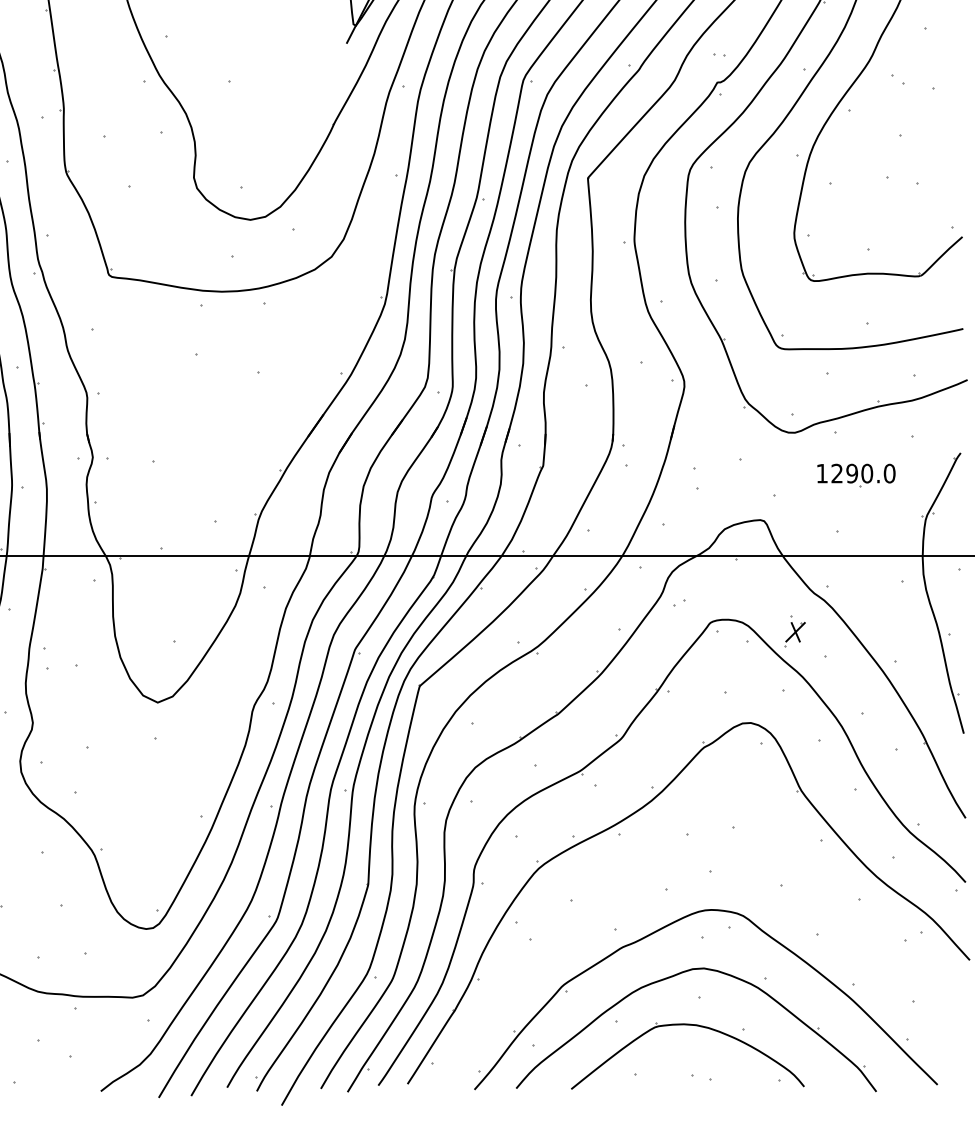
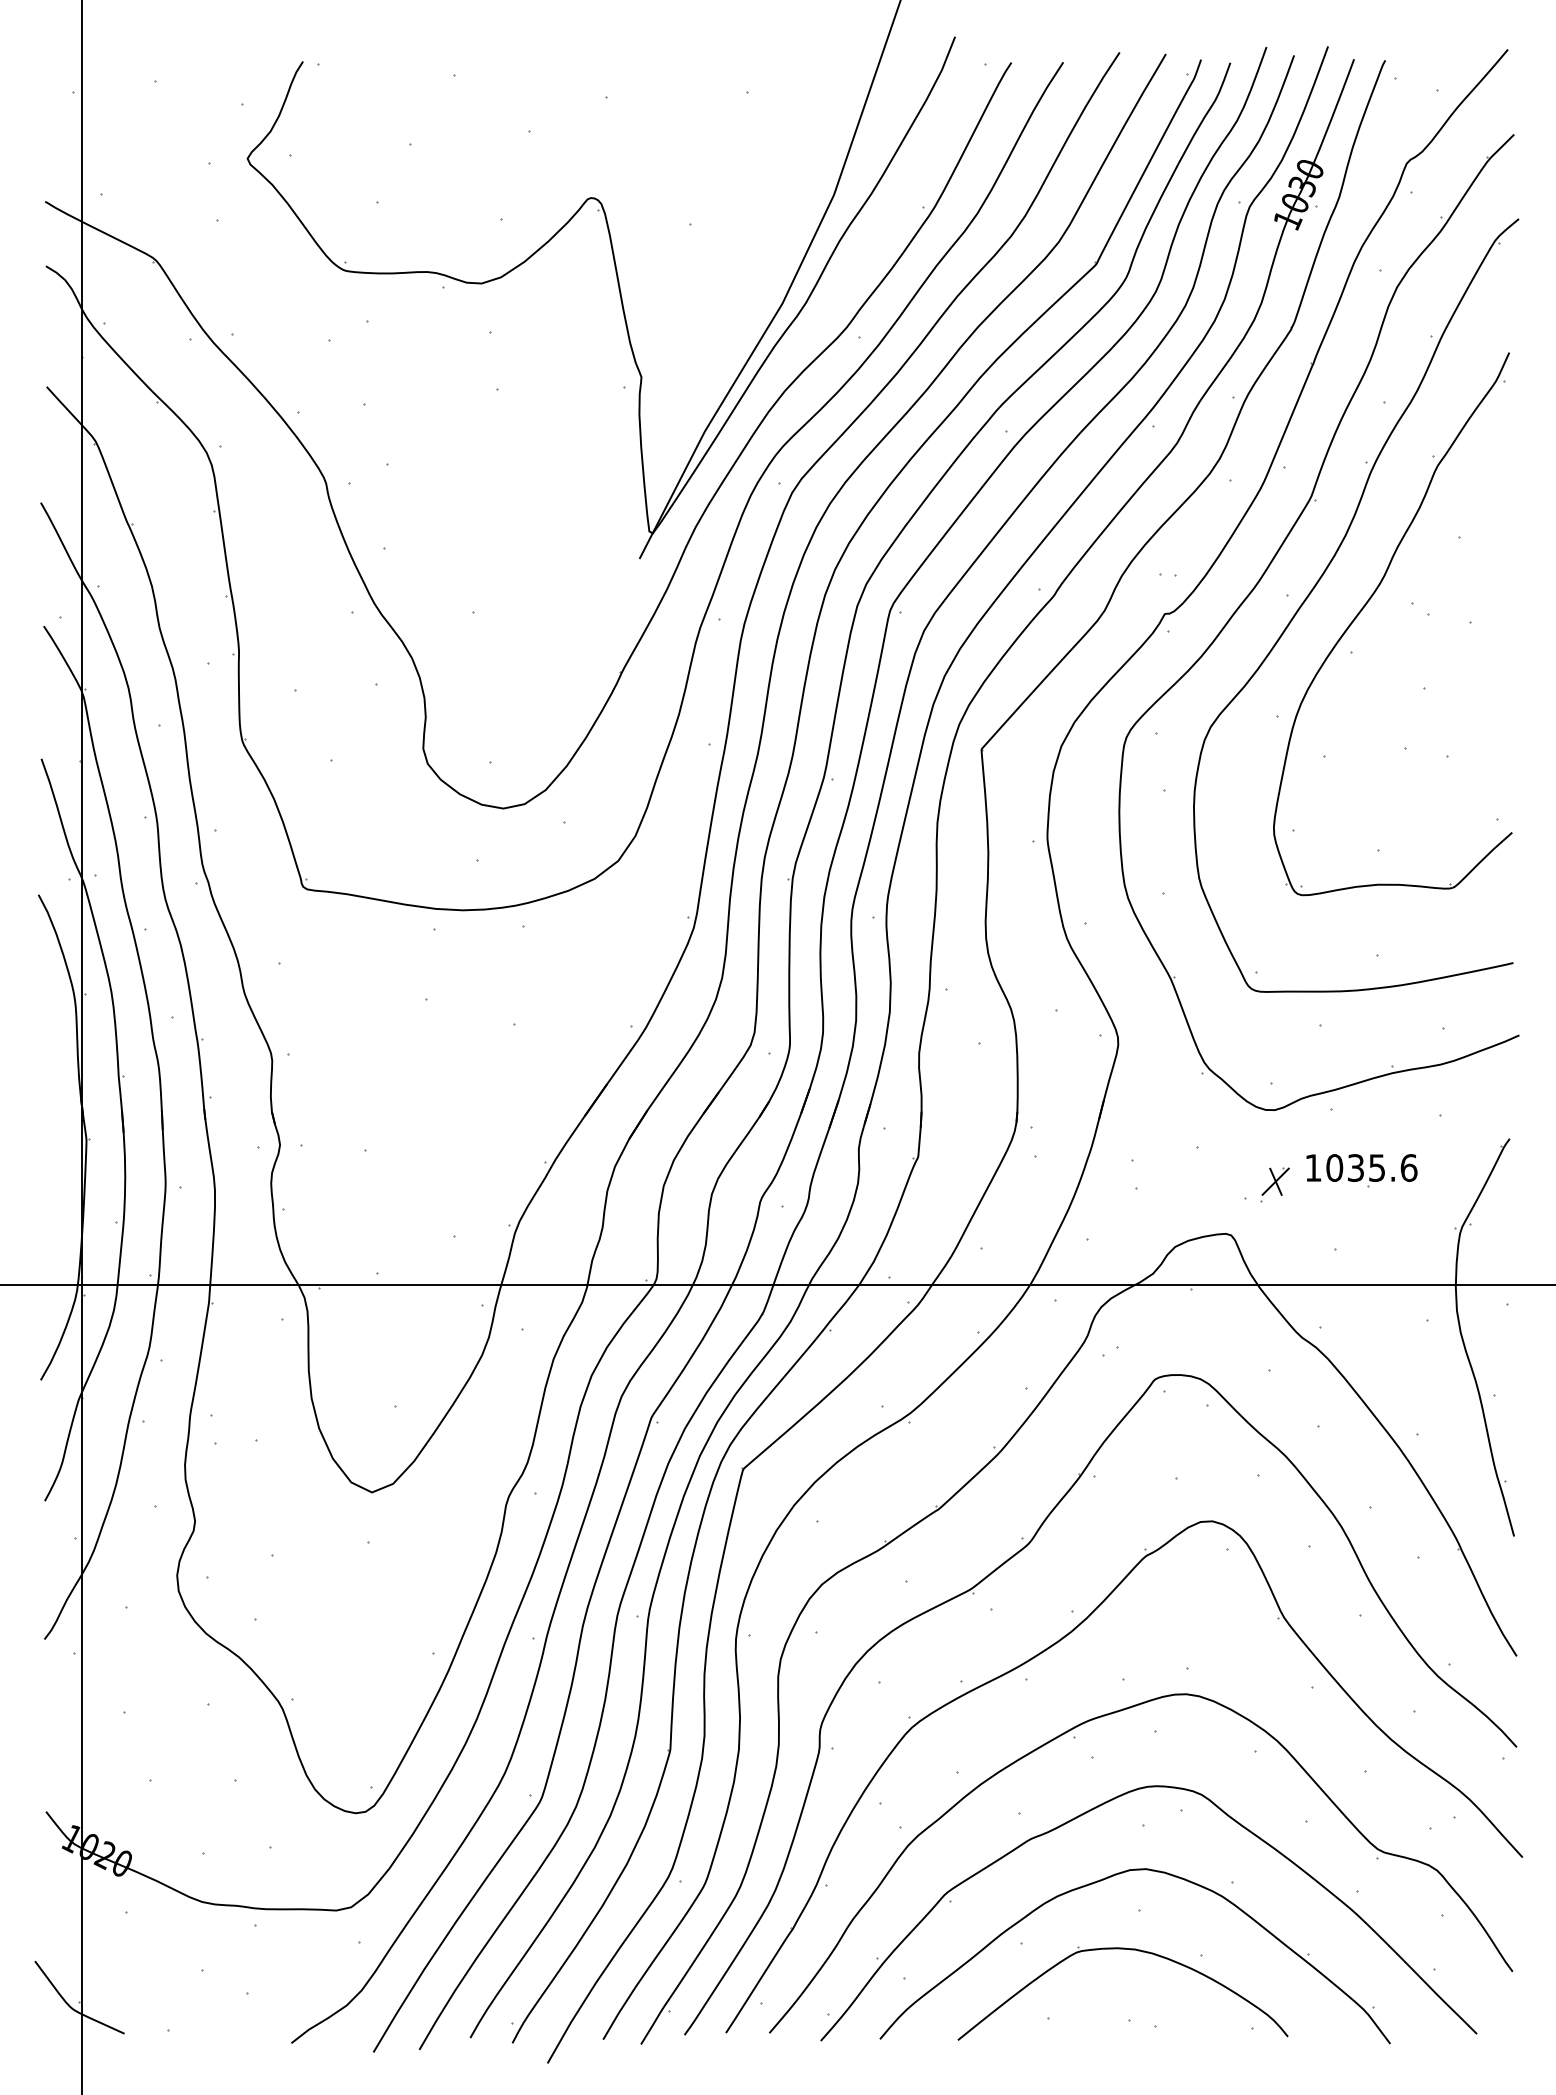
text: (863, 473) -> (1371, 1167), 1290.0 -> 1035.6
part: (794, 634) -> (1274, 1184), moved
part: (653, 876) -> (1074, 1738), added

